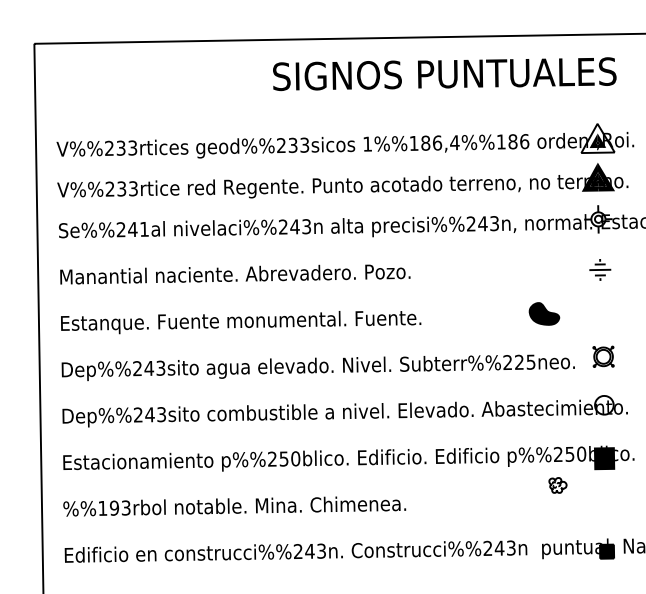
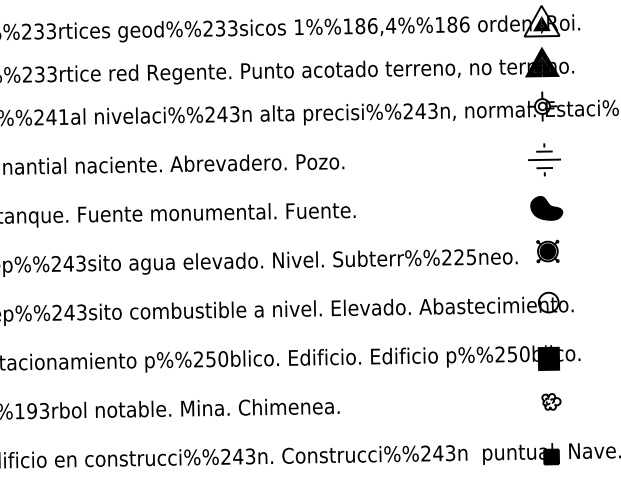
part: (599, 269) -> (543, 159), size x1.43
part: (544, 313) -> (546, 207), moved
fill: (603, 356) -> (547, 251), added
part: (557, 485) -> (550, 401), moved

